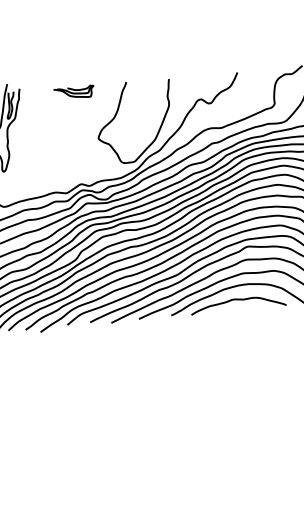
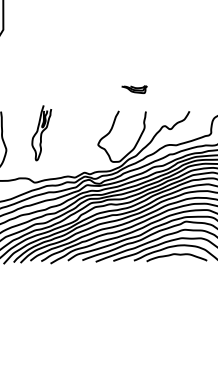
part: (74, 92) -> (134, 89), moved

